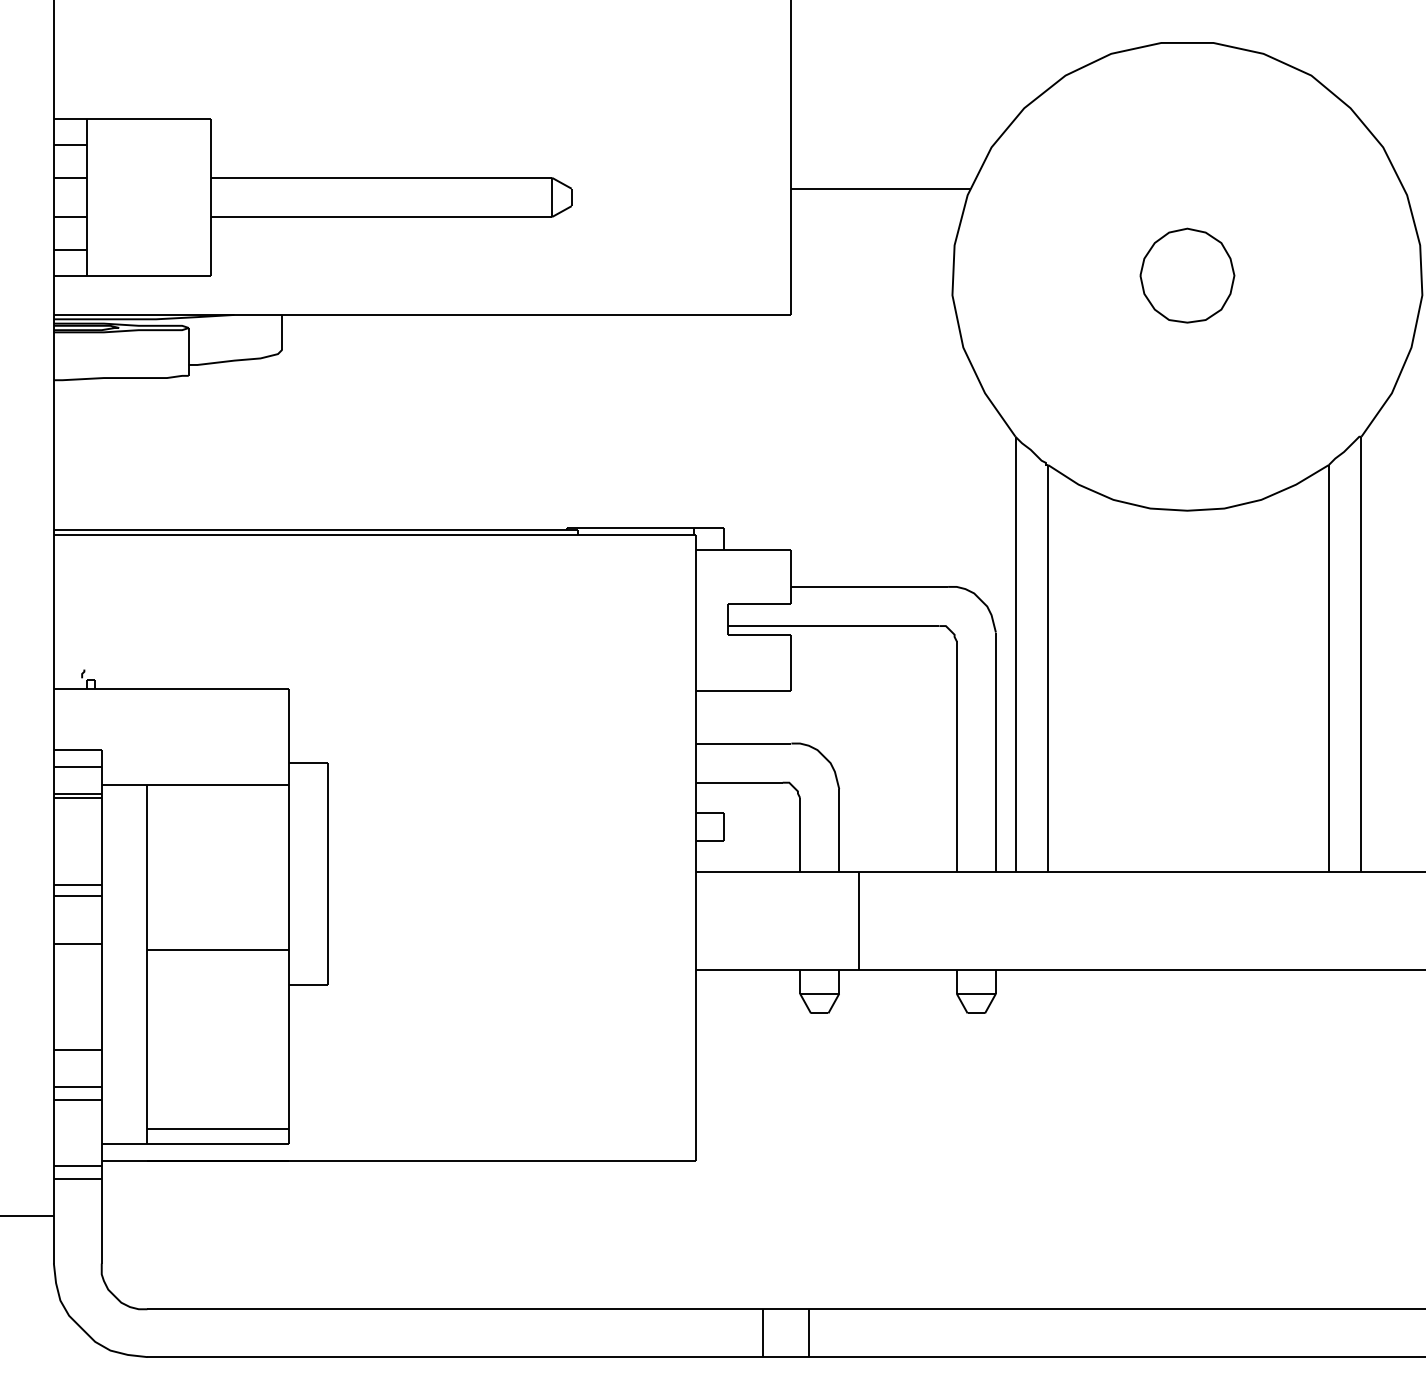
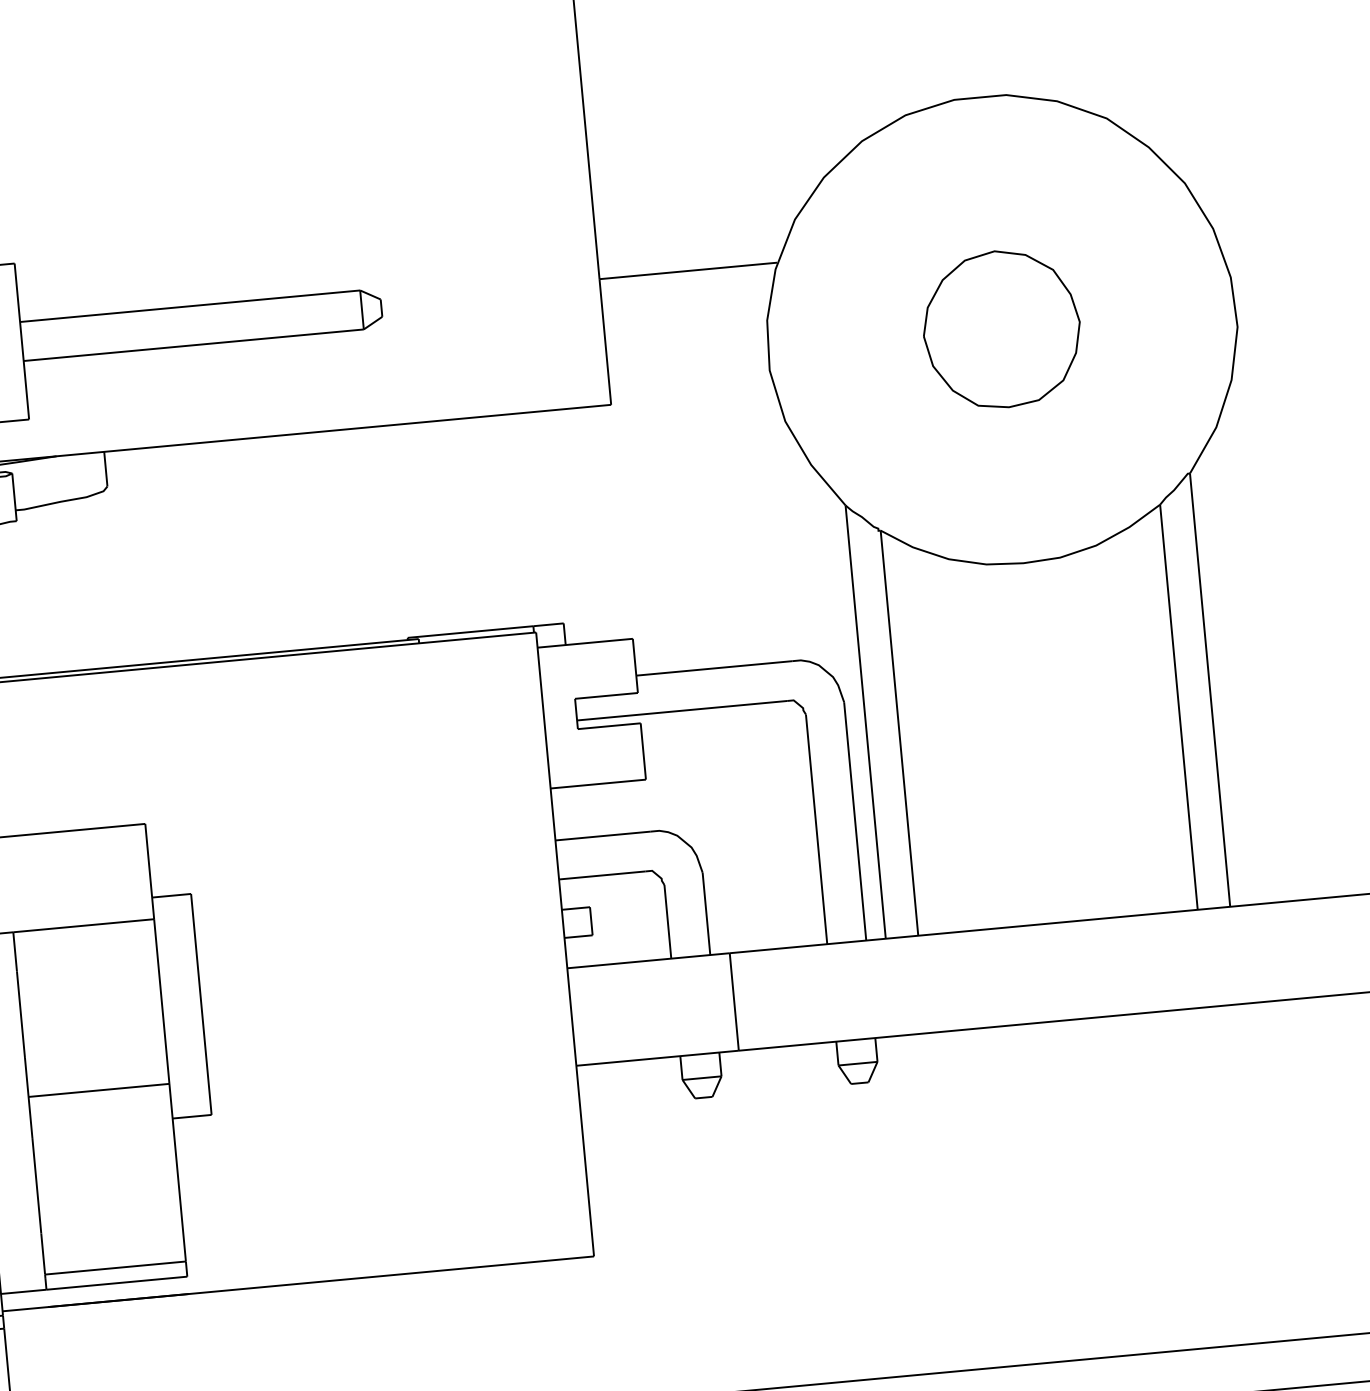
part: (1187, 275) -> (1001, 328), size x1.67

